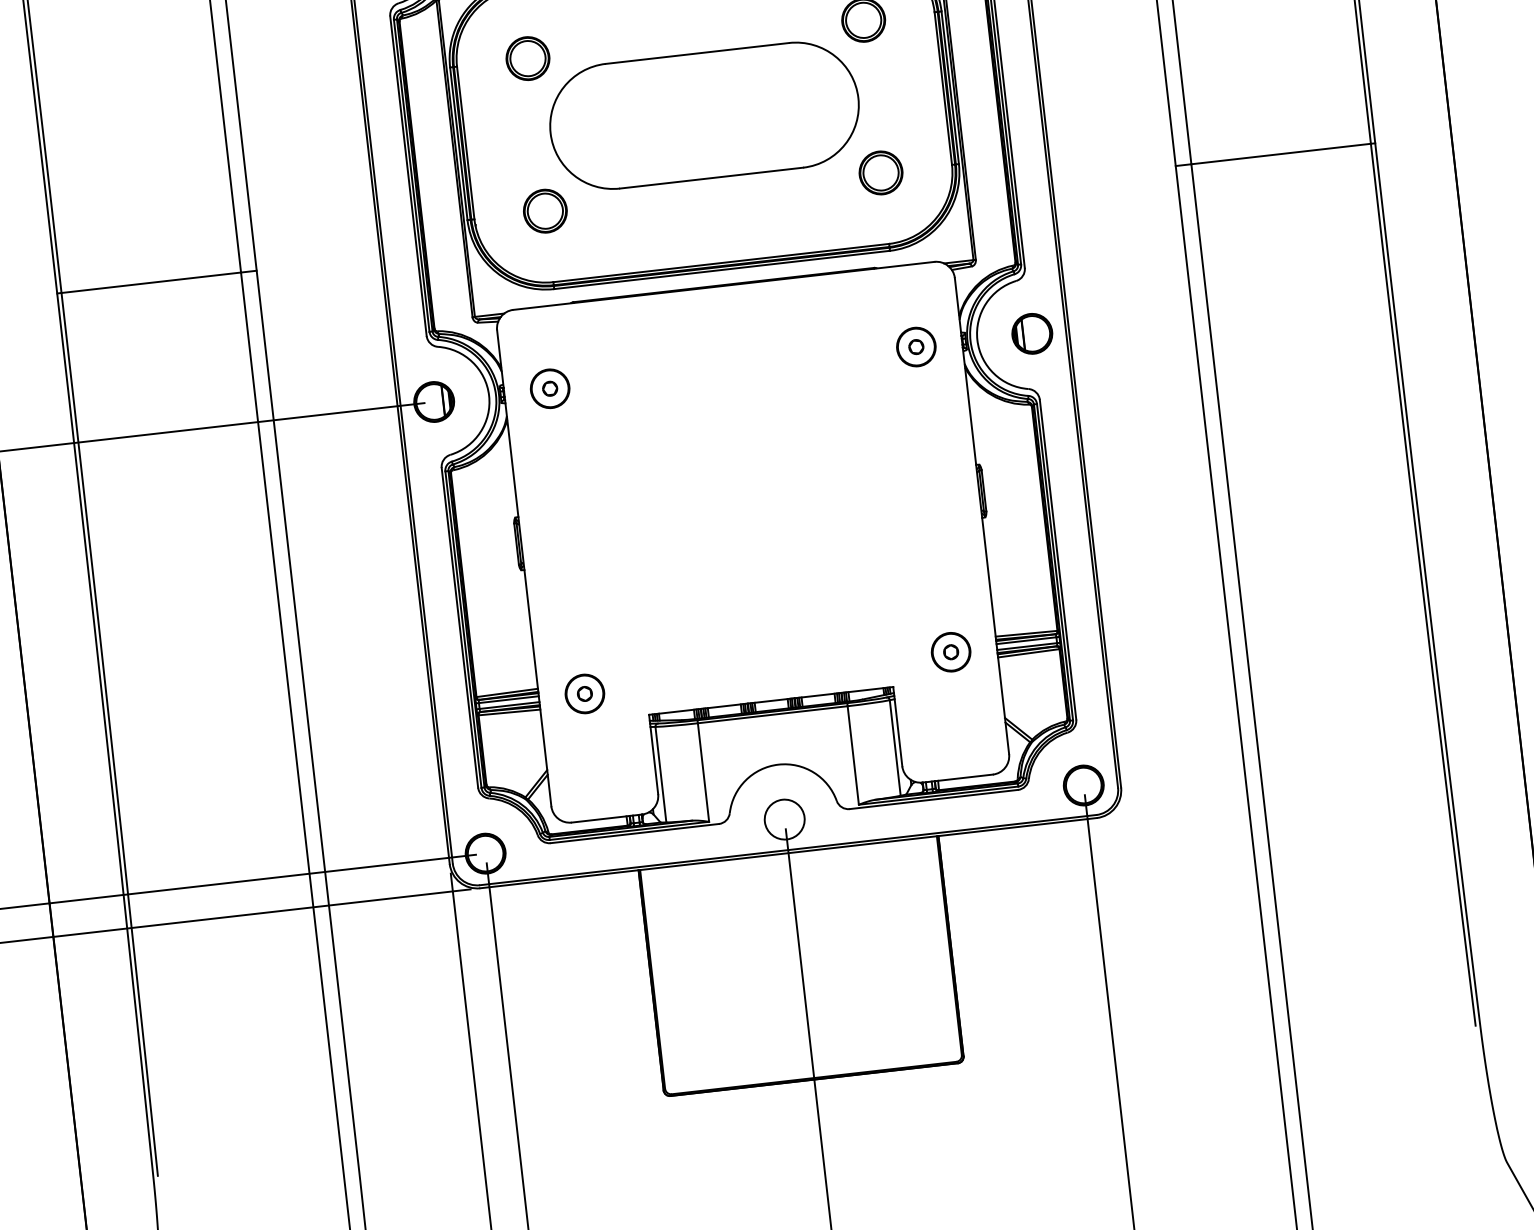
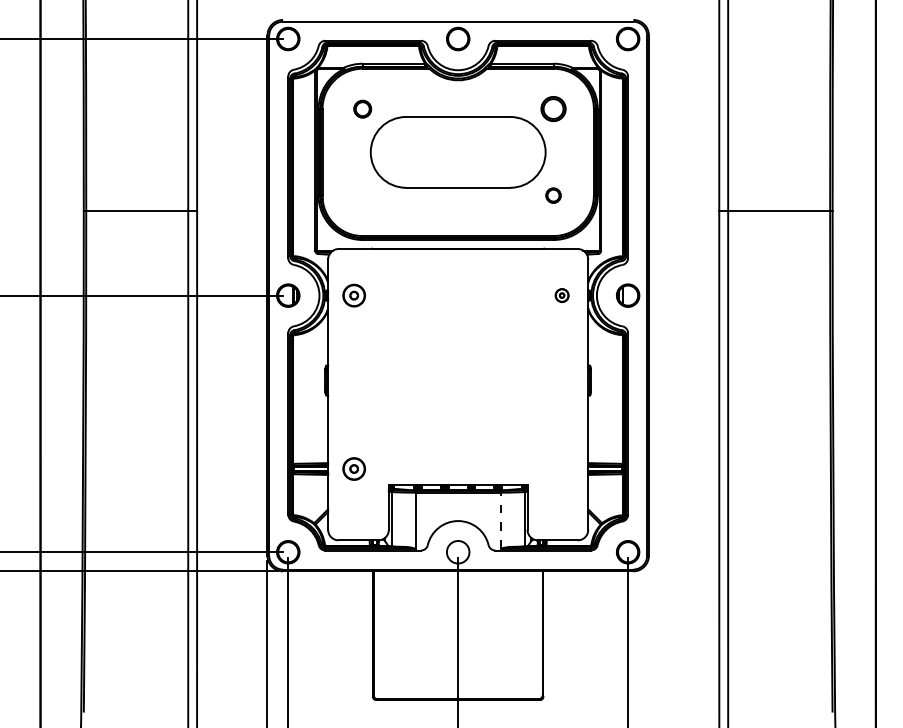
part: (527, 59) -> (362, 109), size x0.7
part: (880, 172) -> (553, 195), size x0.6
part: (544, 210) -> (362, 195), removed
part: (915, 346) -> (561, 295), size x0.6
part: (949, 651) -> (561, 468), removed
line: (852, 755) -> (500, 520), solid -> dashed

